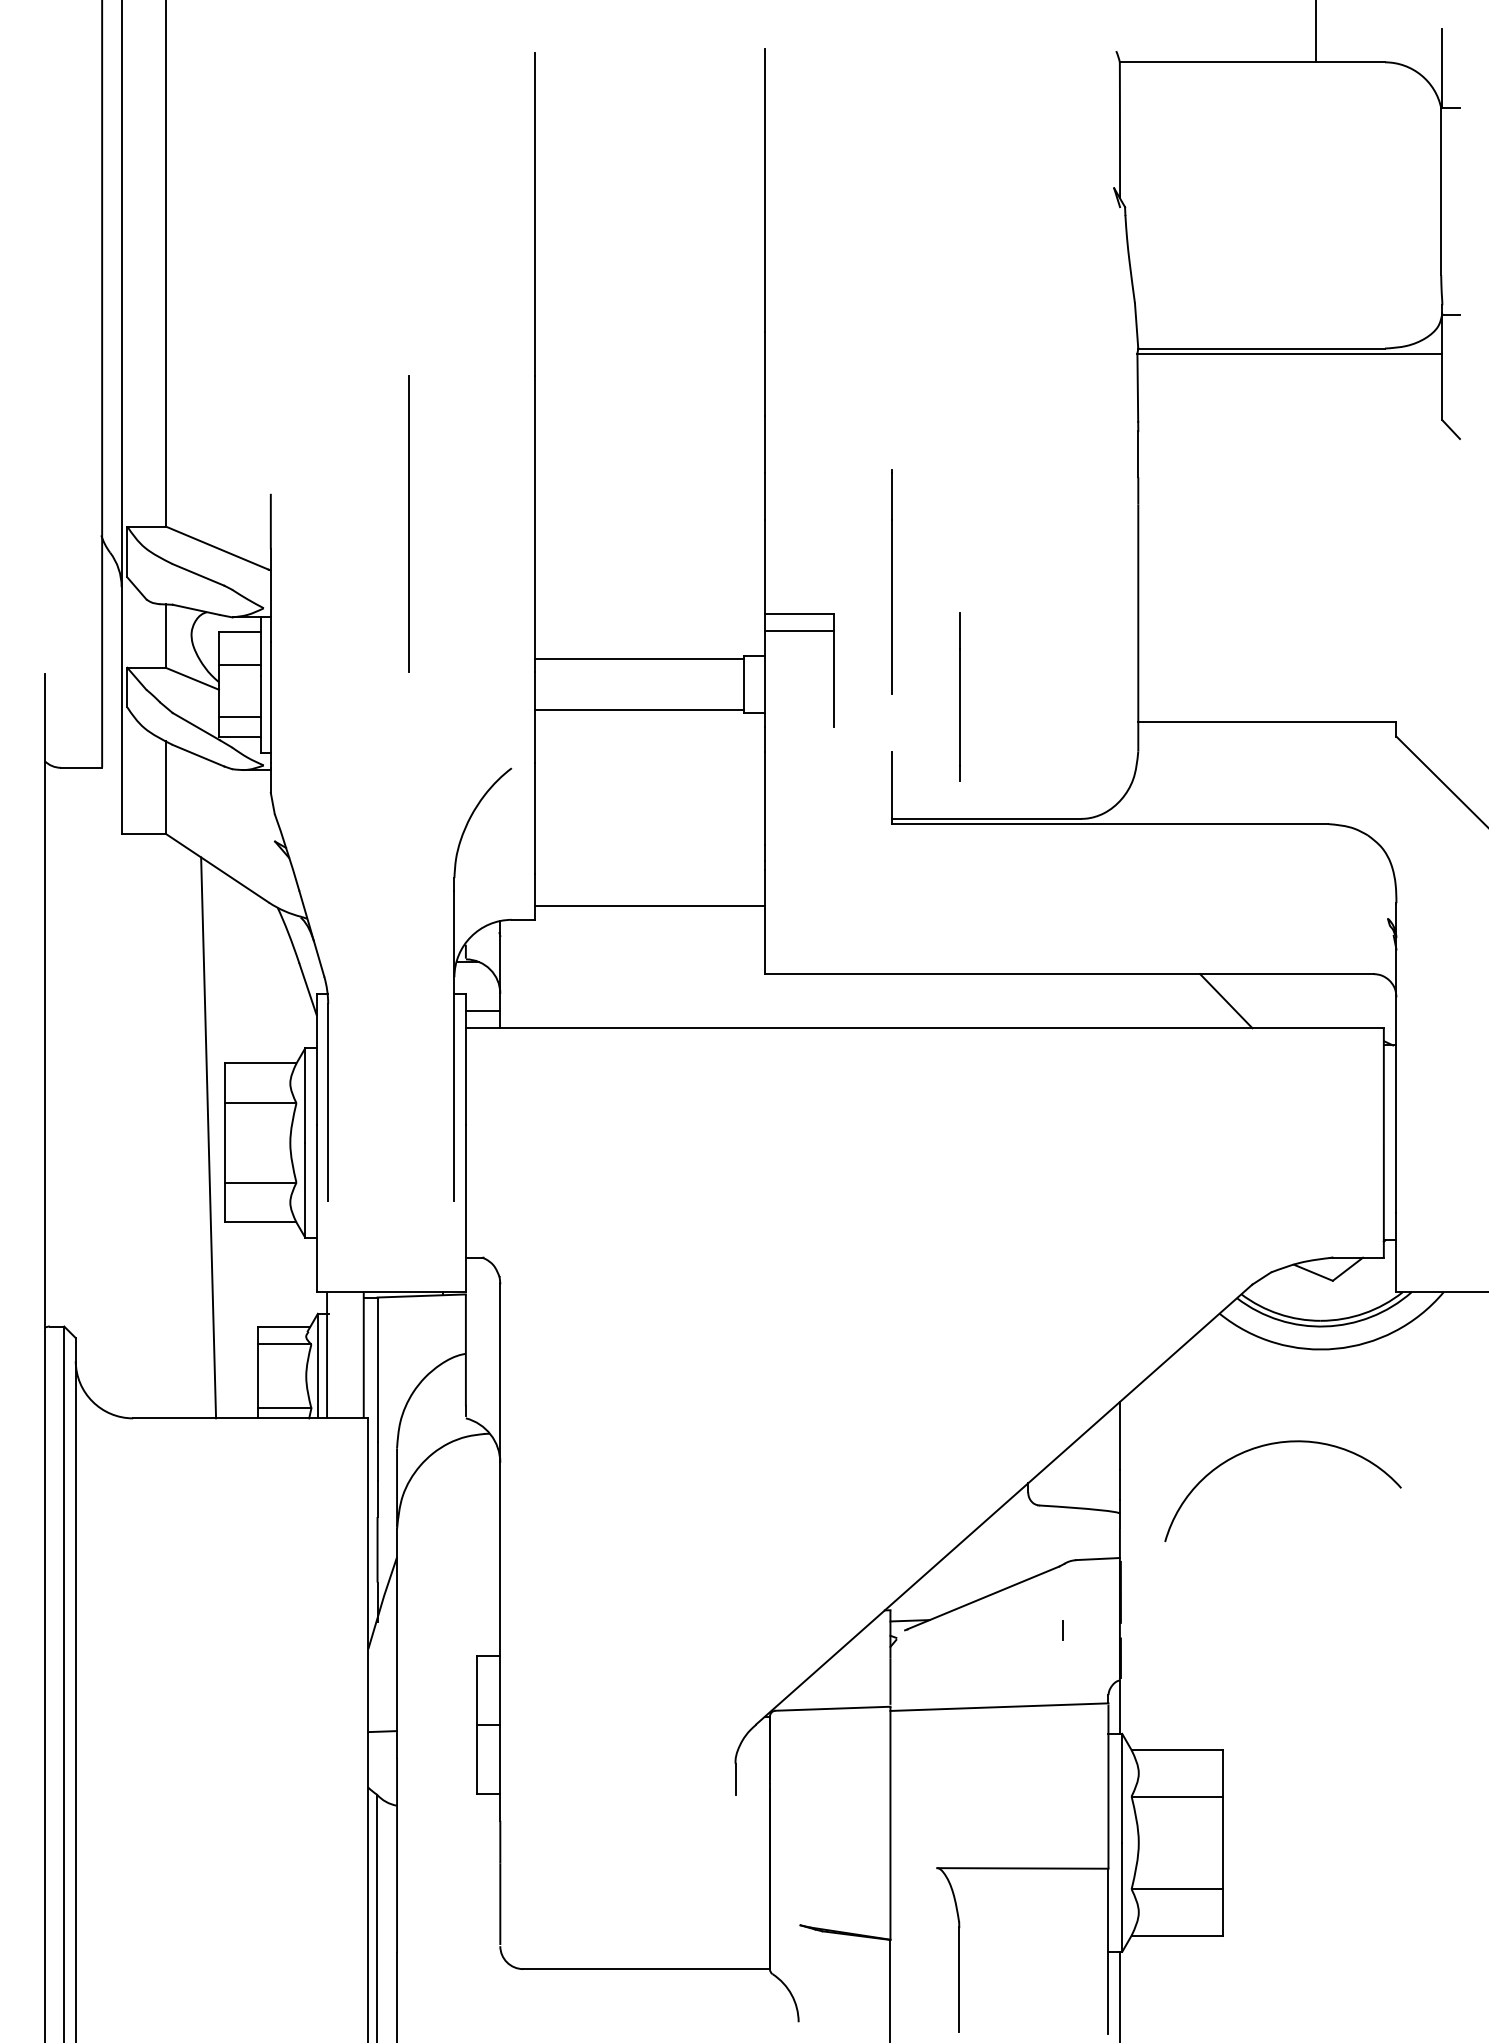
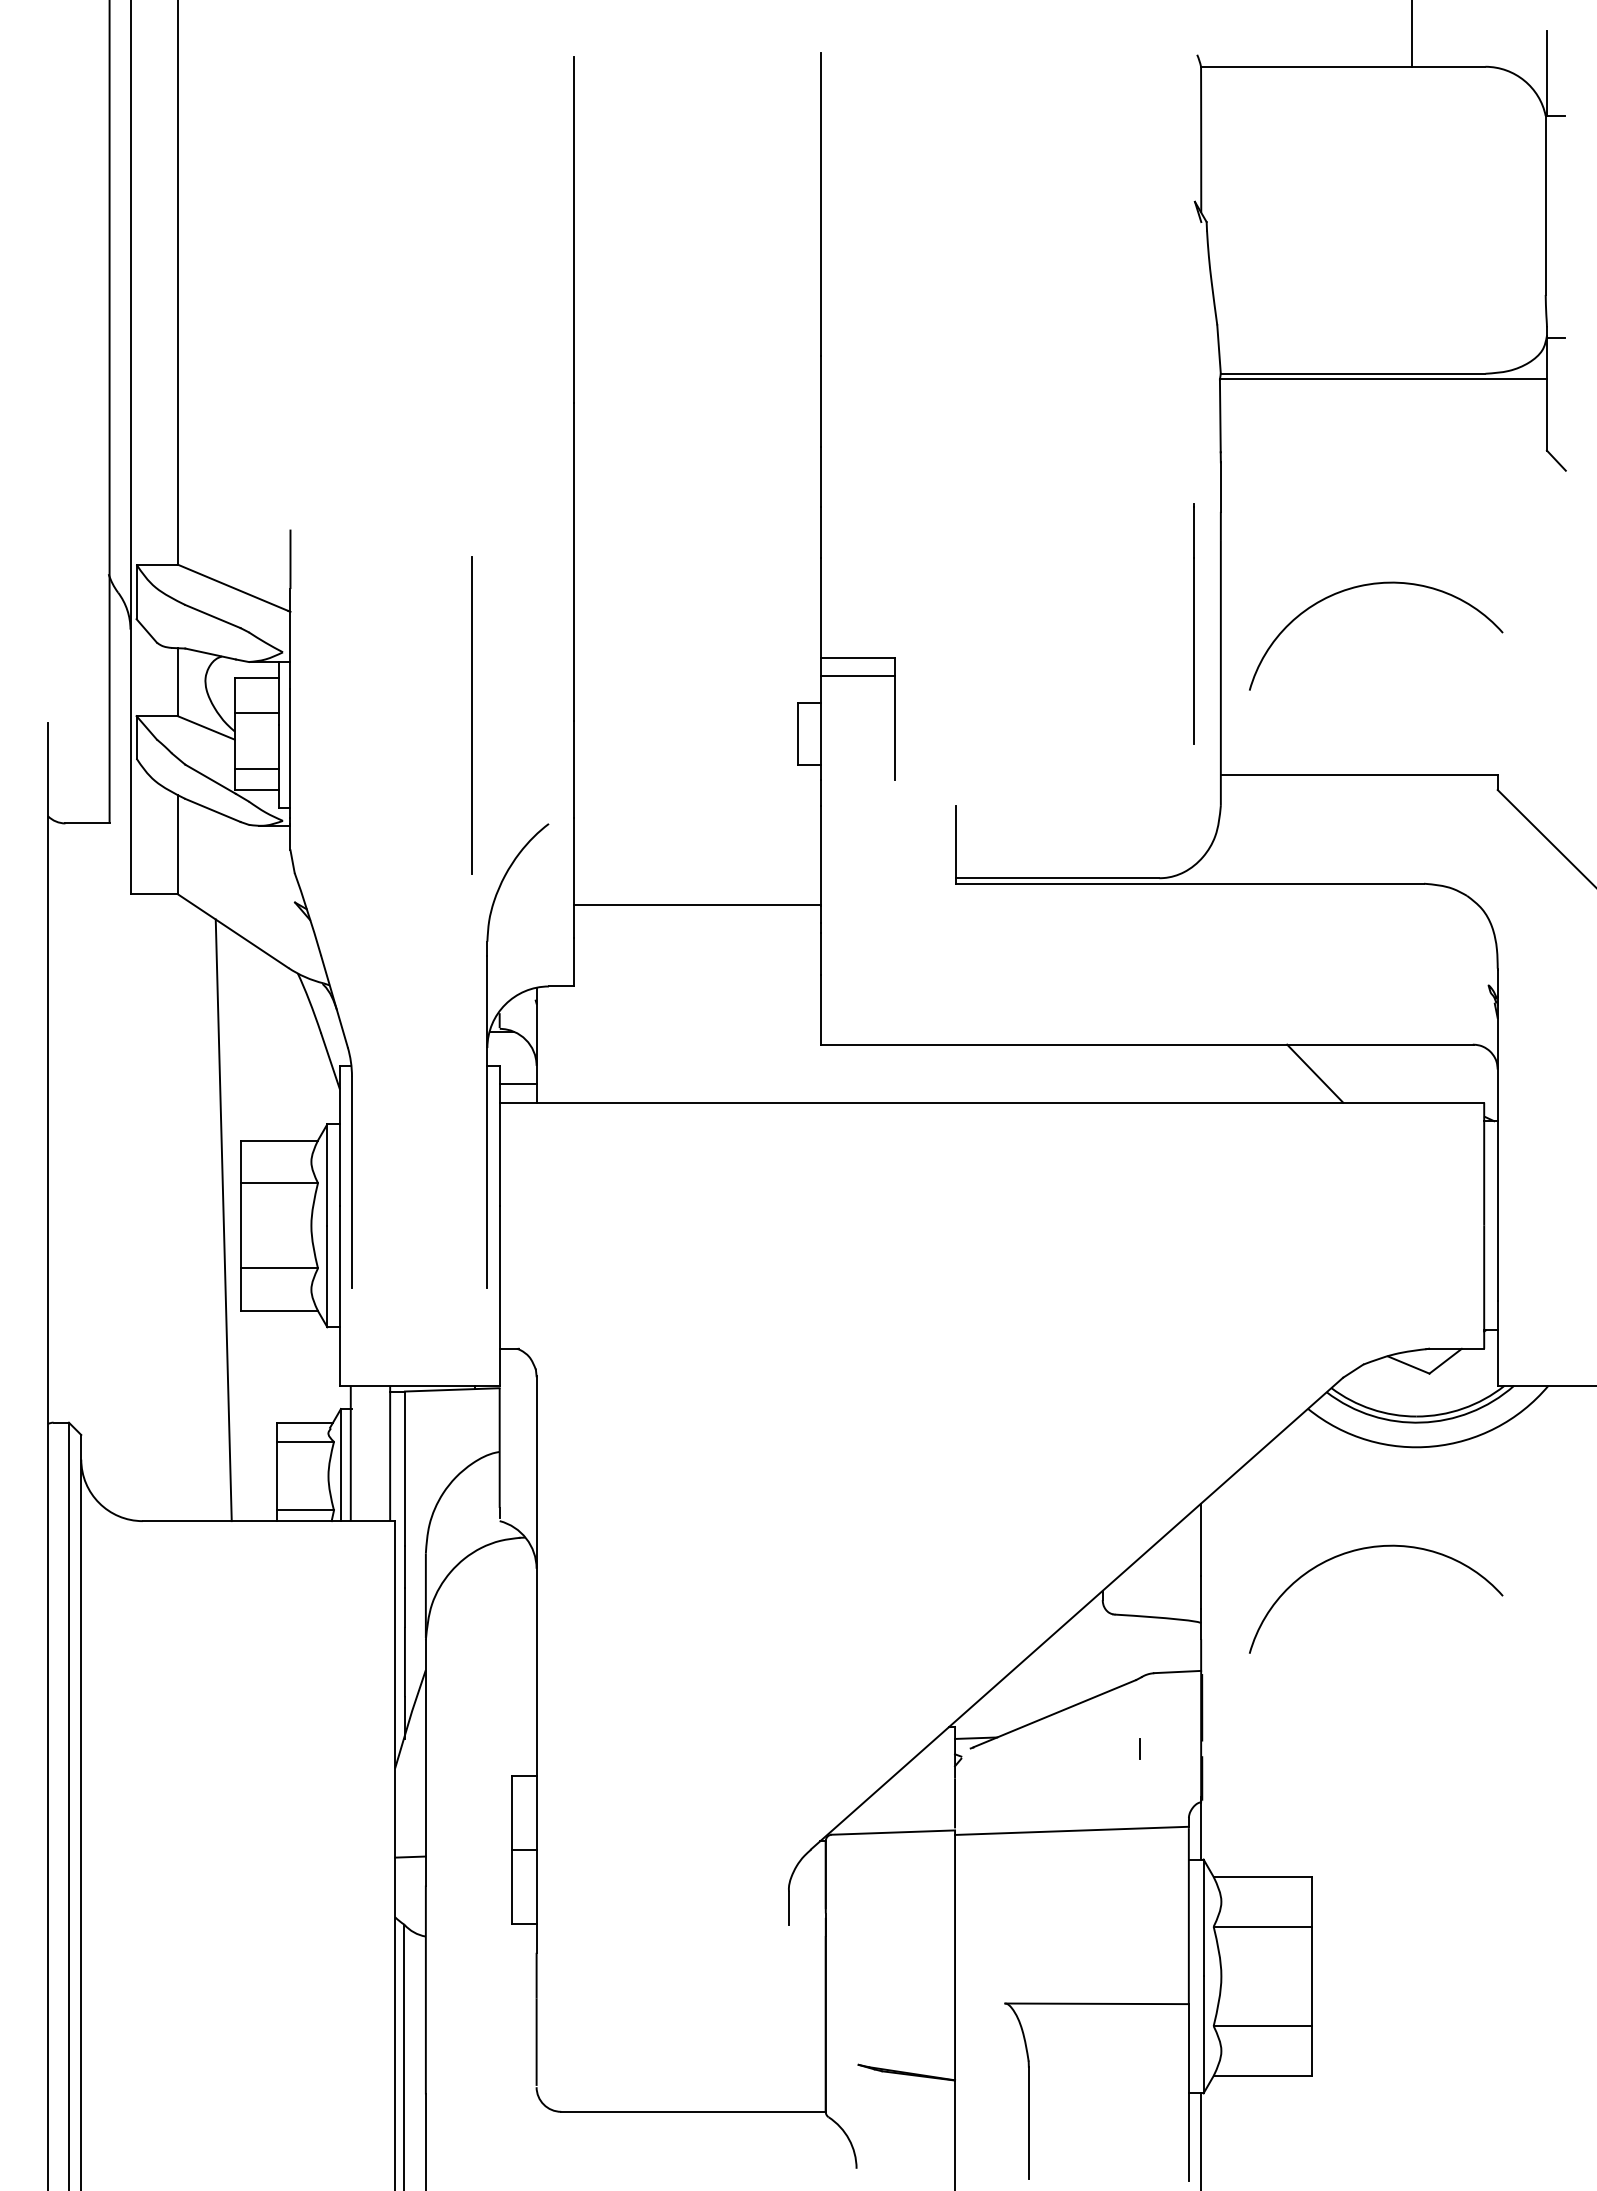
line: (408, 523) -> (472, 714), moved
arc: (1275, 546) -> (1367, 586), added
line: (891, 581) -> (1194, 623), moved
line: (638, 659) -> (684, 707), removed
line: (959, 696) -> (1029, 746), removed
line: (638, 709) -> (684, 760), removed
line: (649, 905) -> (696, 904), moved

